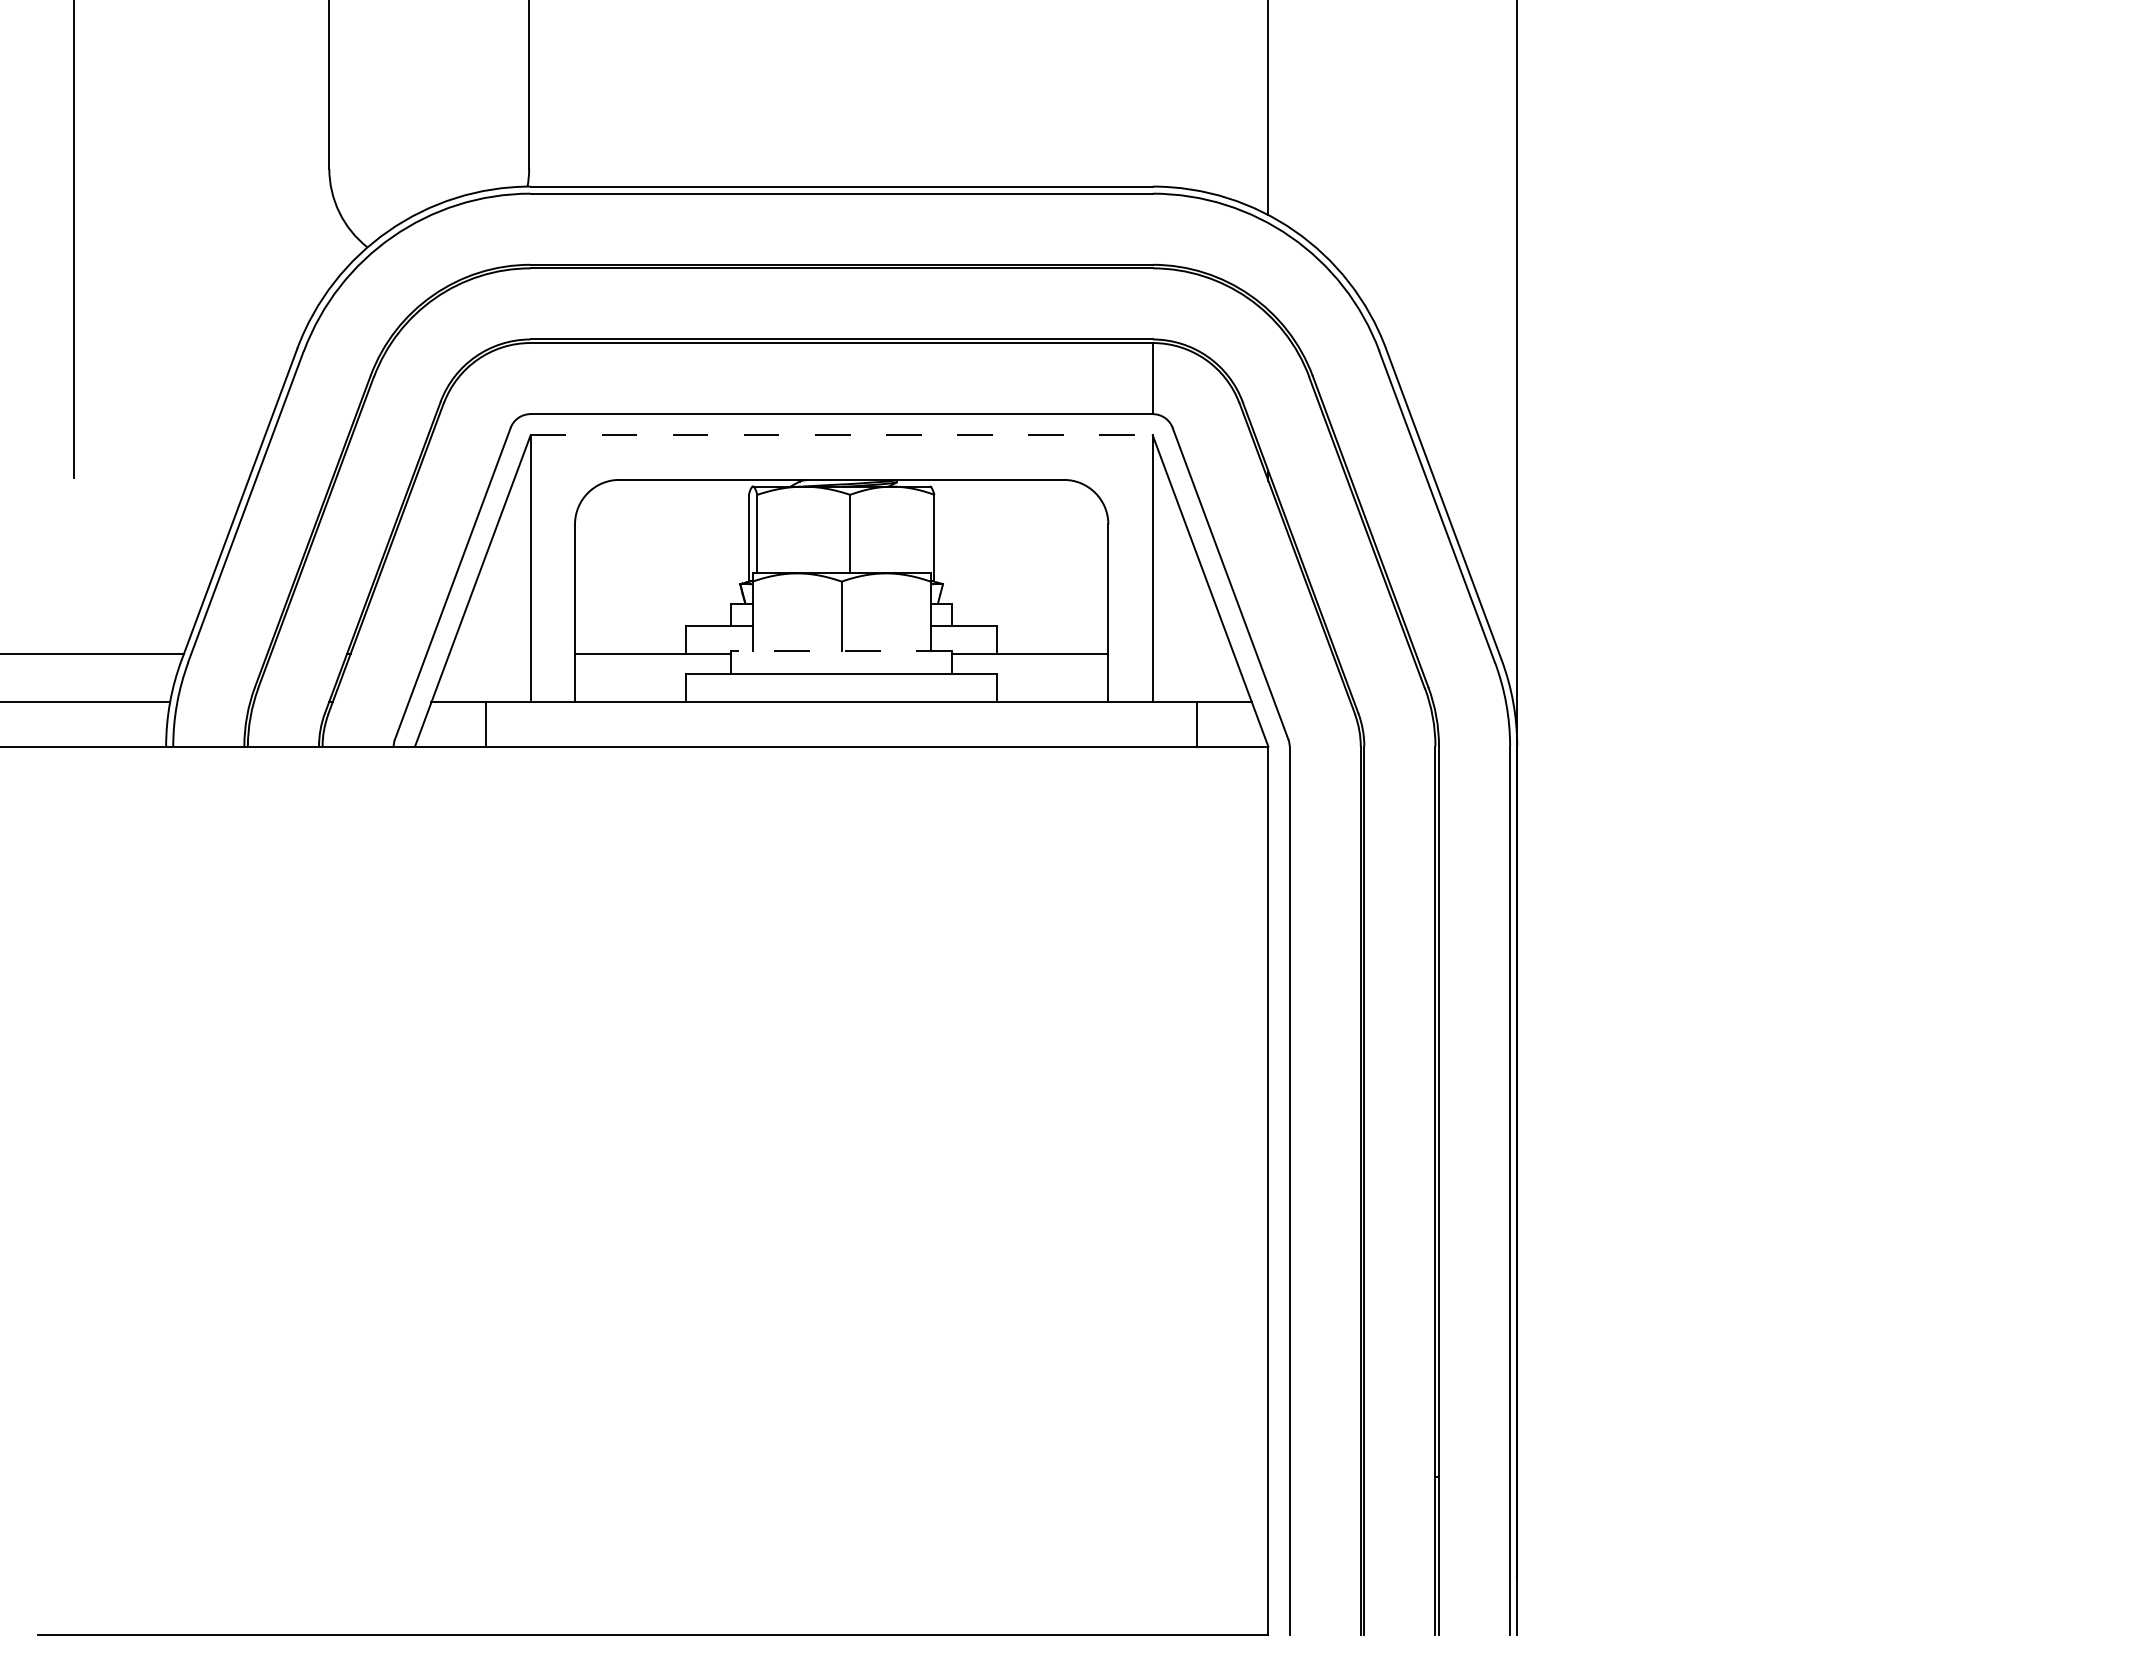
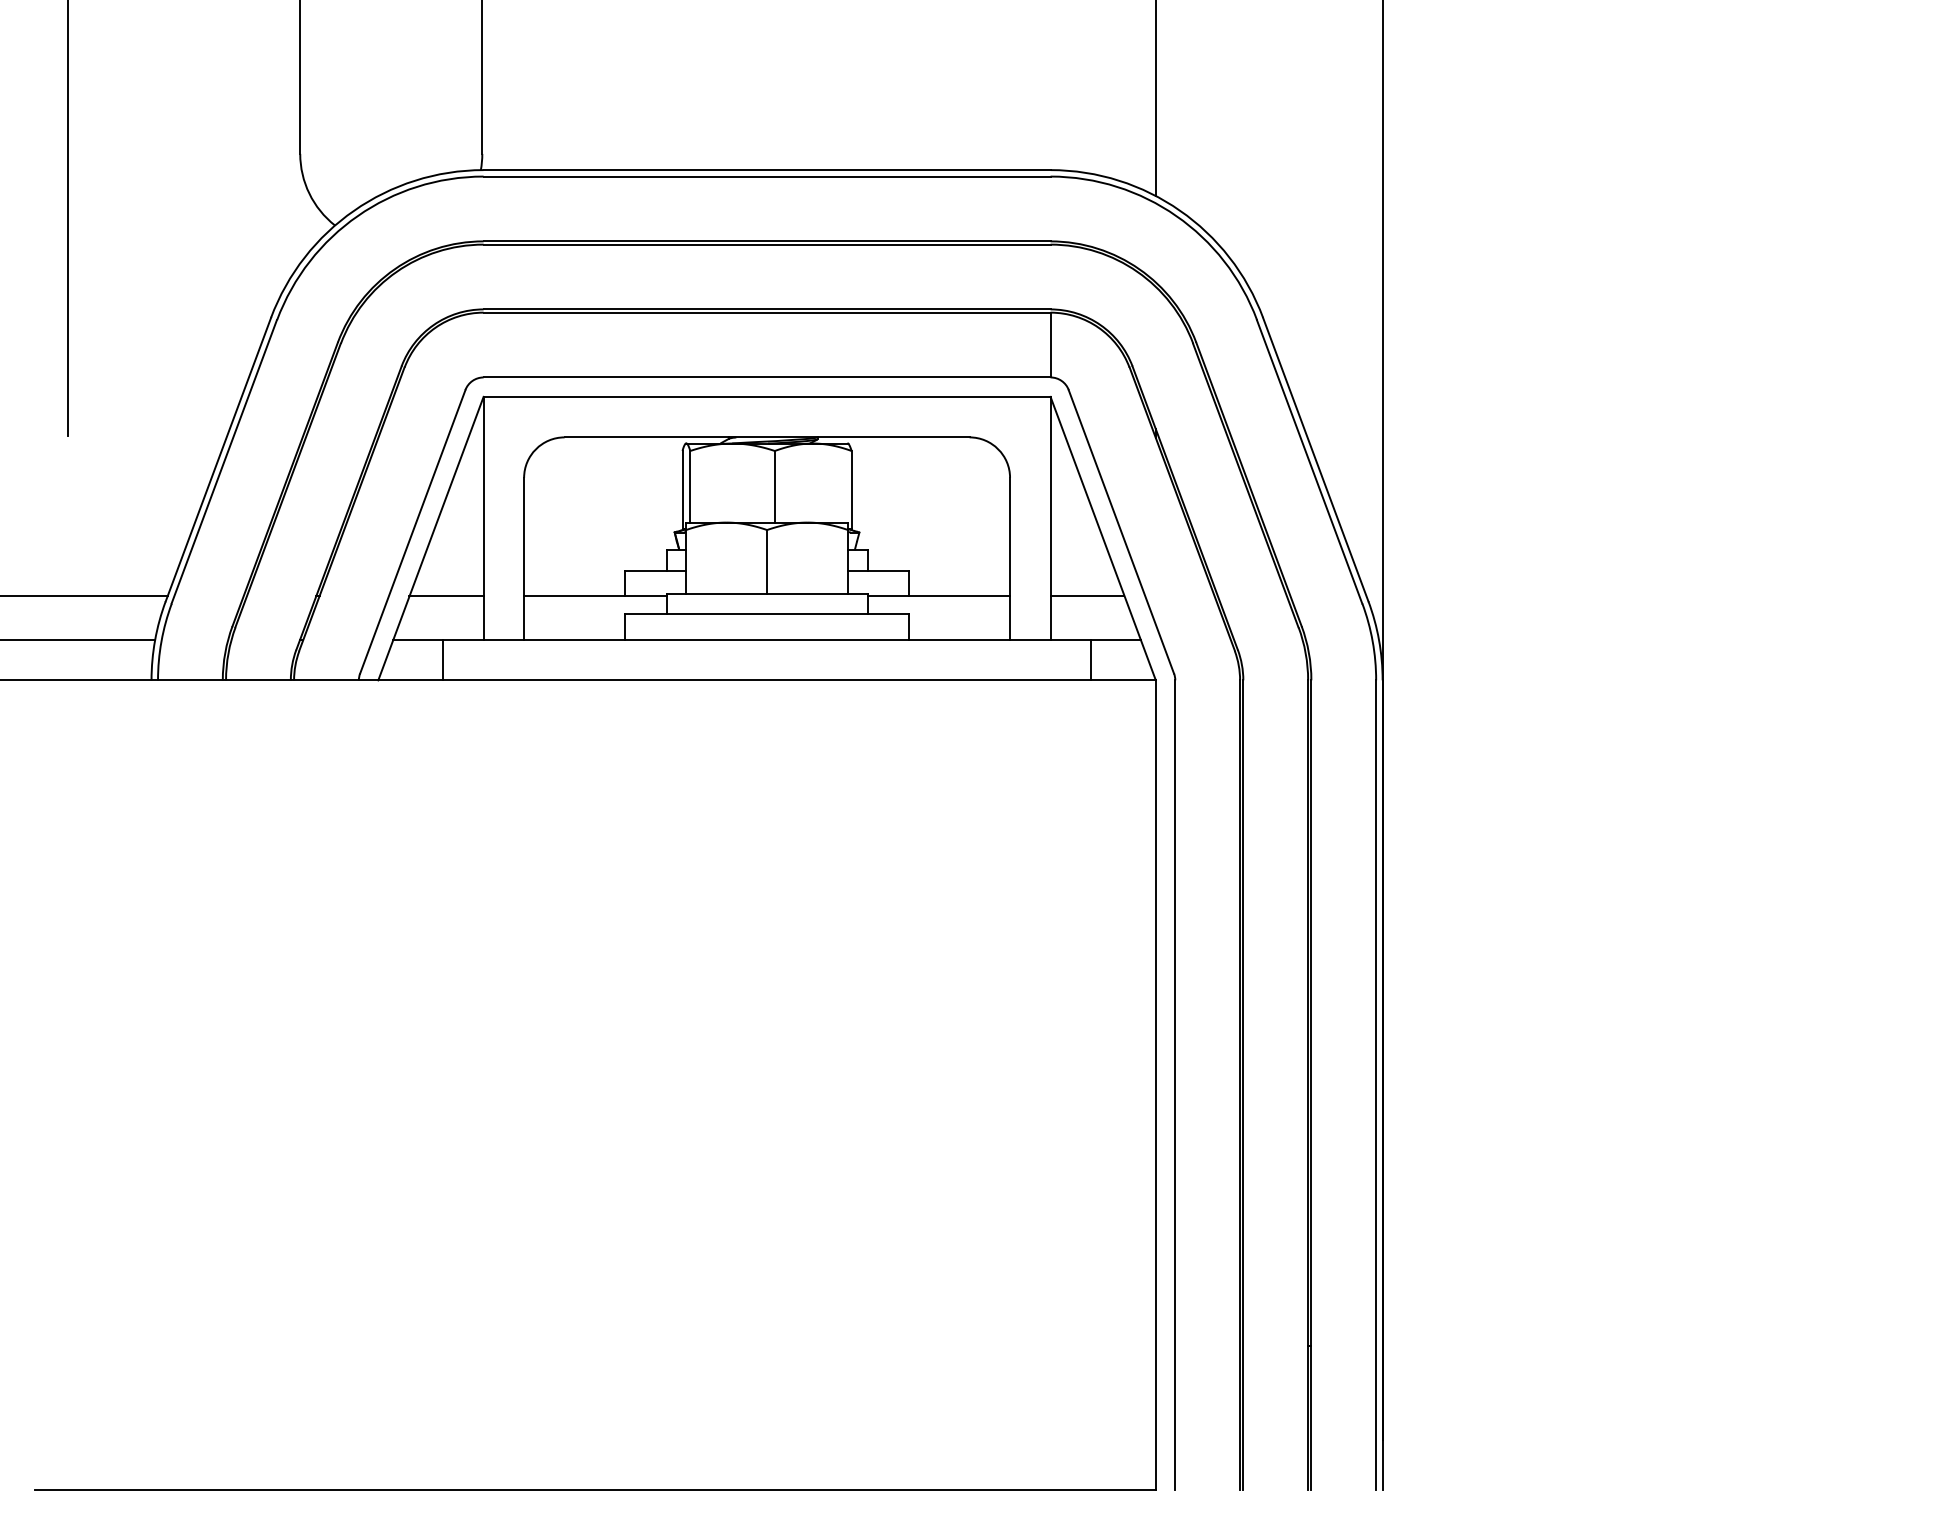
line: (842, 435) -> (767, 396), dashed -> solid
line: (841, 651) -> (766, 593), dashed -> solid
line: (489, 654) -> (446, 596), added
line: (1192, 654) -> (1086, 596), added

